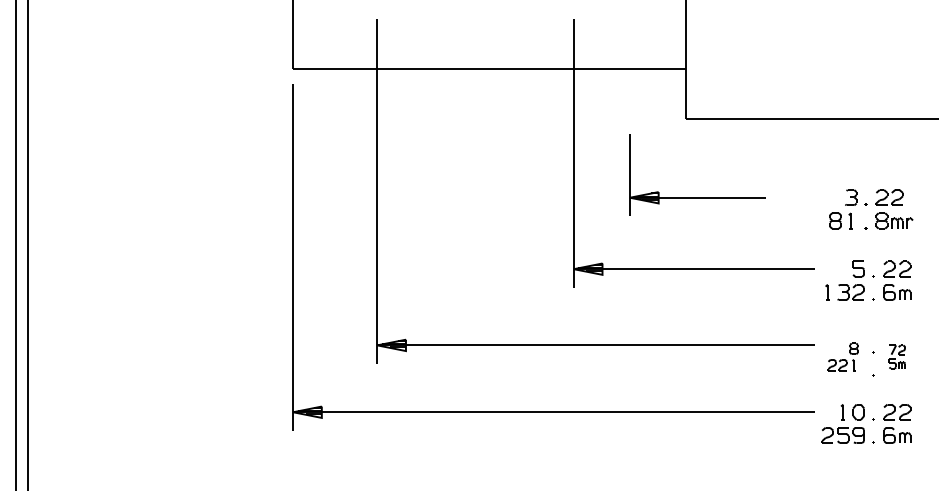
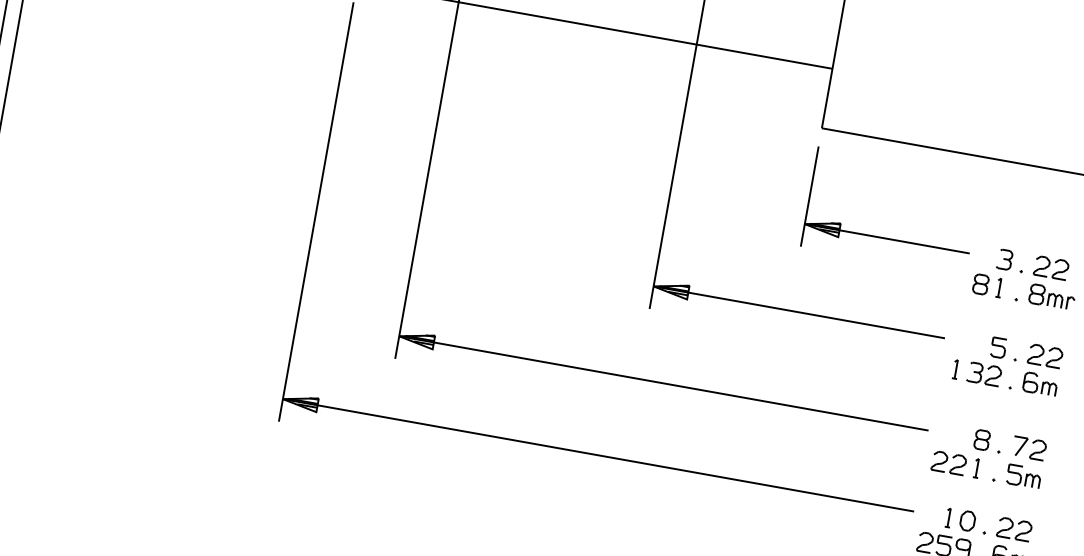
part: (697, 197) -> (886, 238), moved
part: (842, 356) -> (960, 450), size x1.43
part: (897, 356) -> (1026, 461), size x1.67

